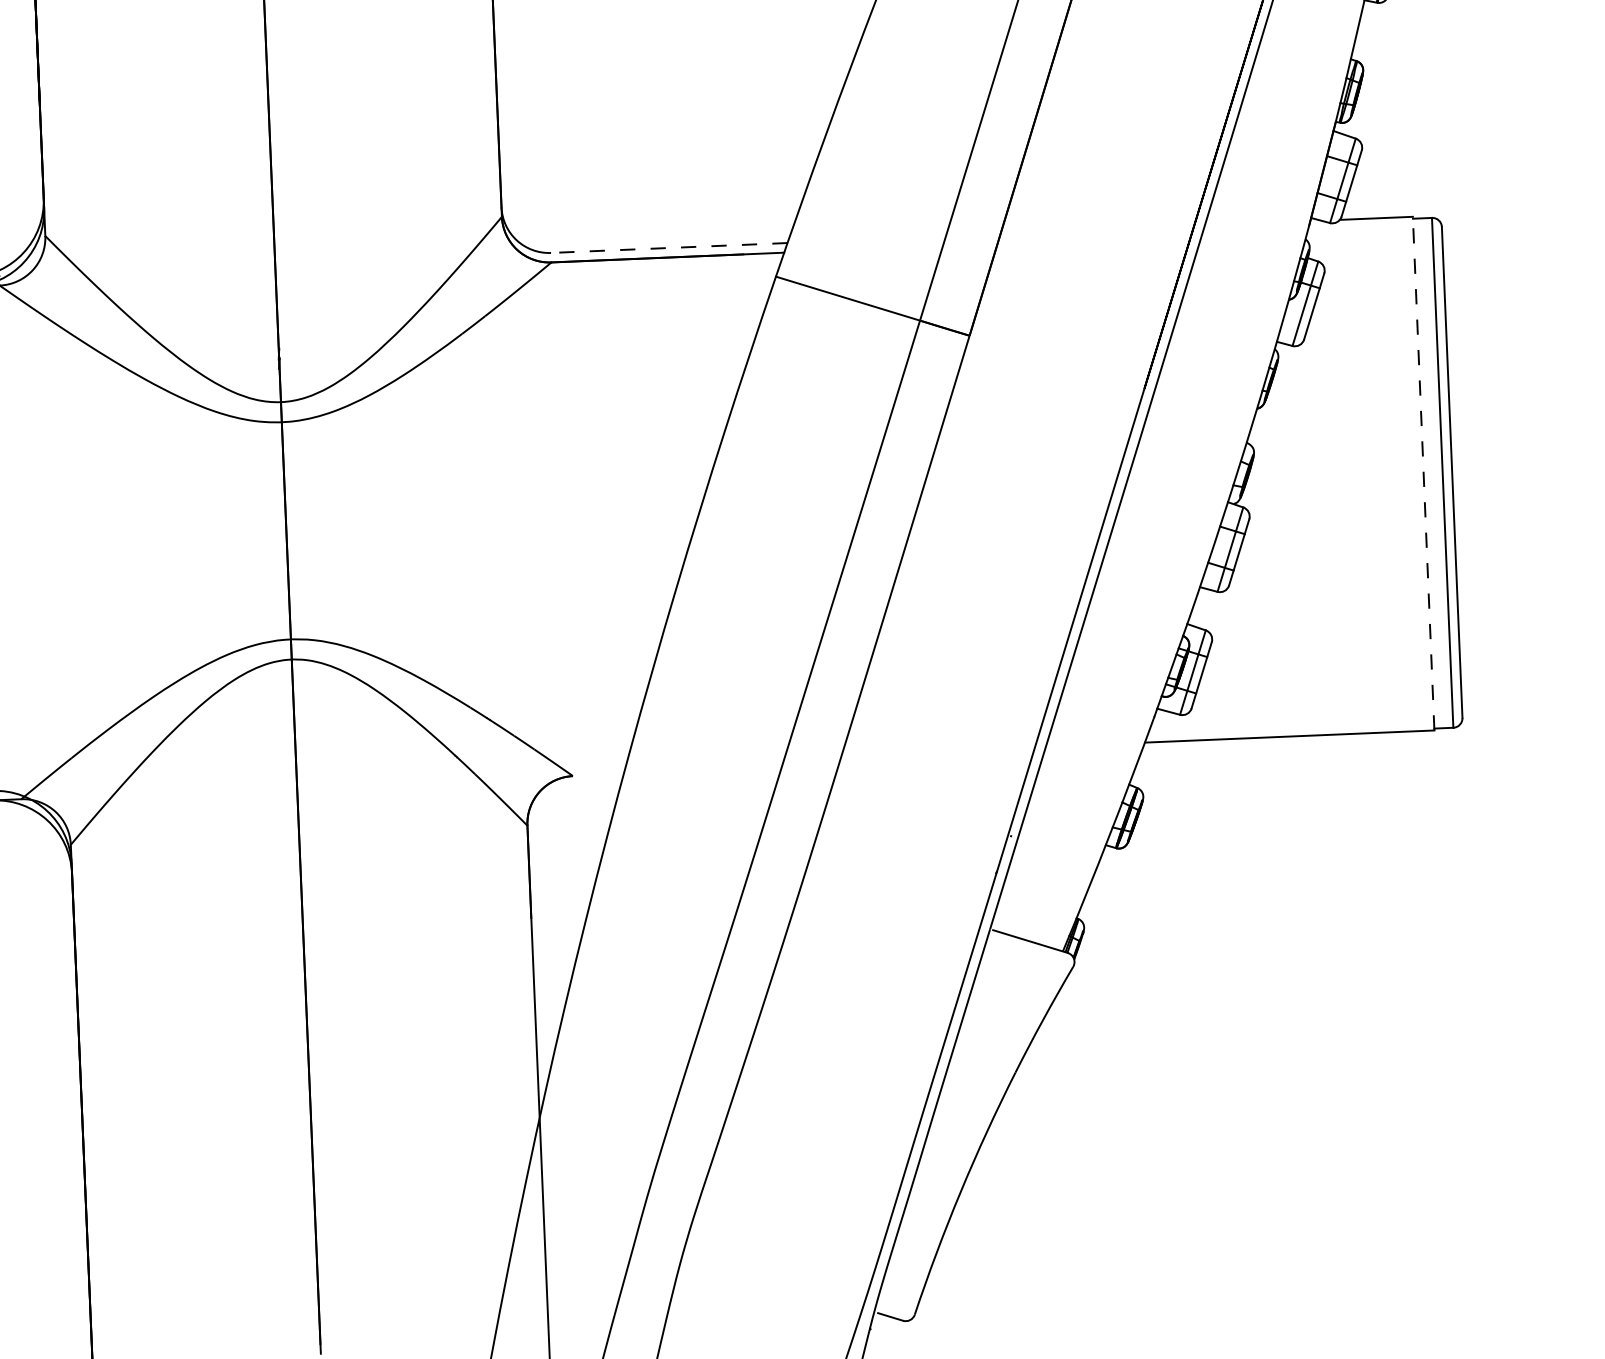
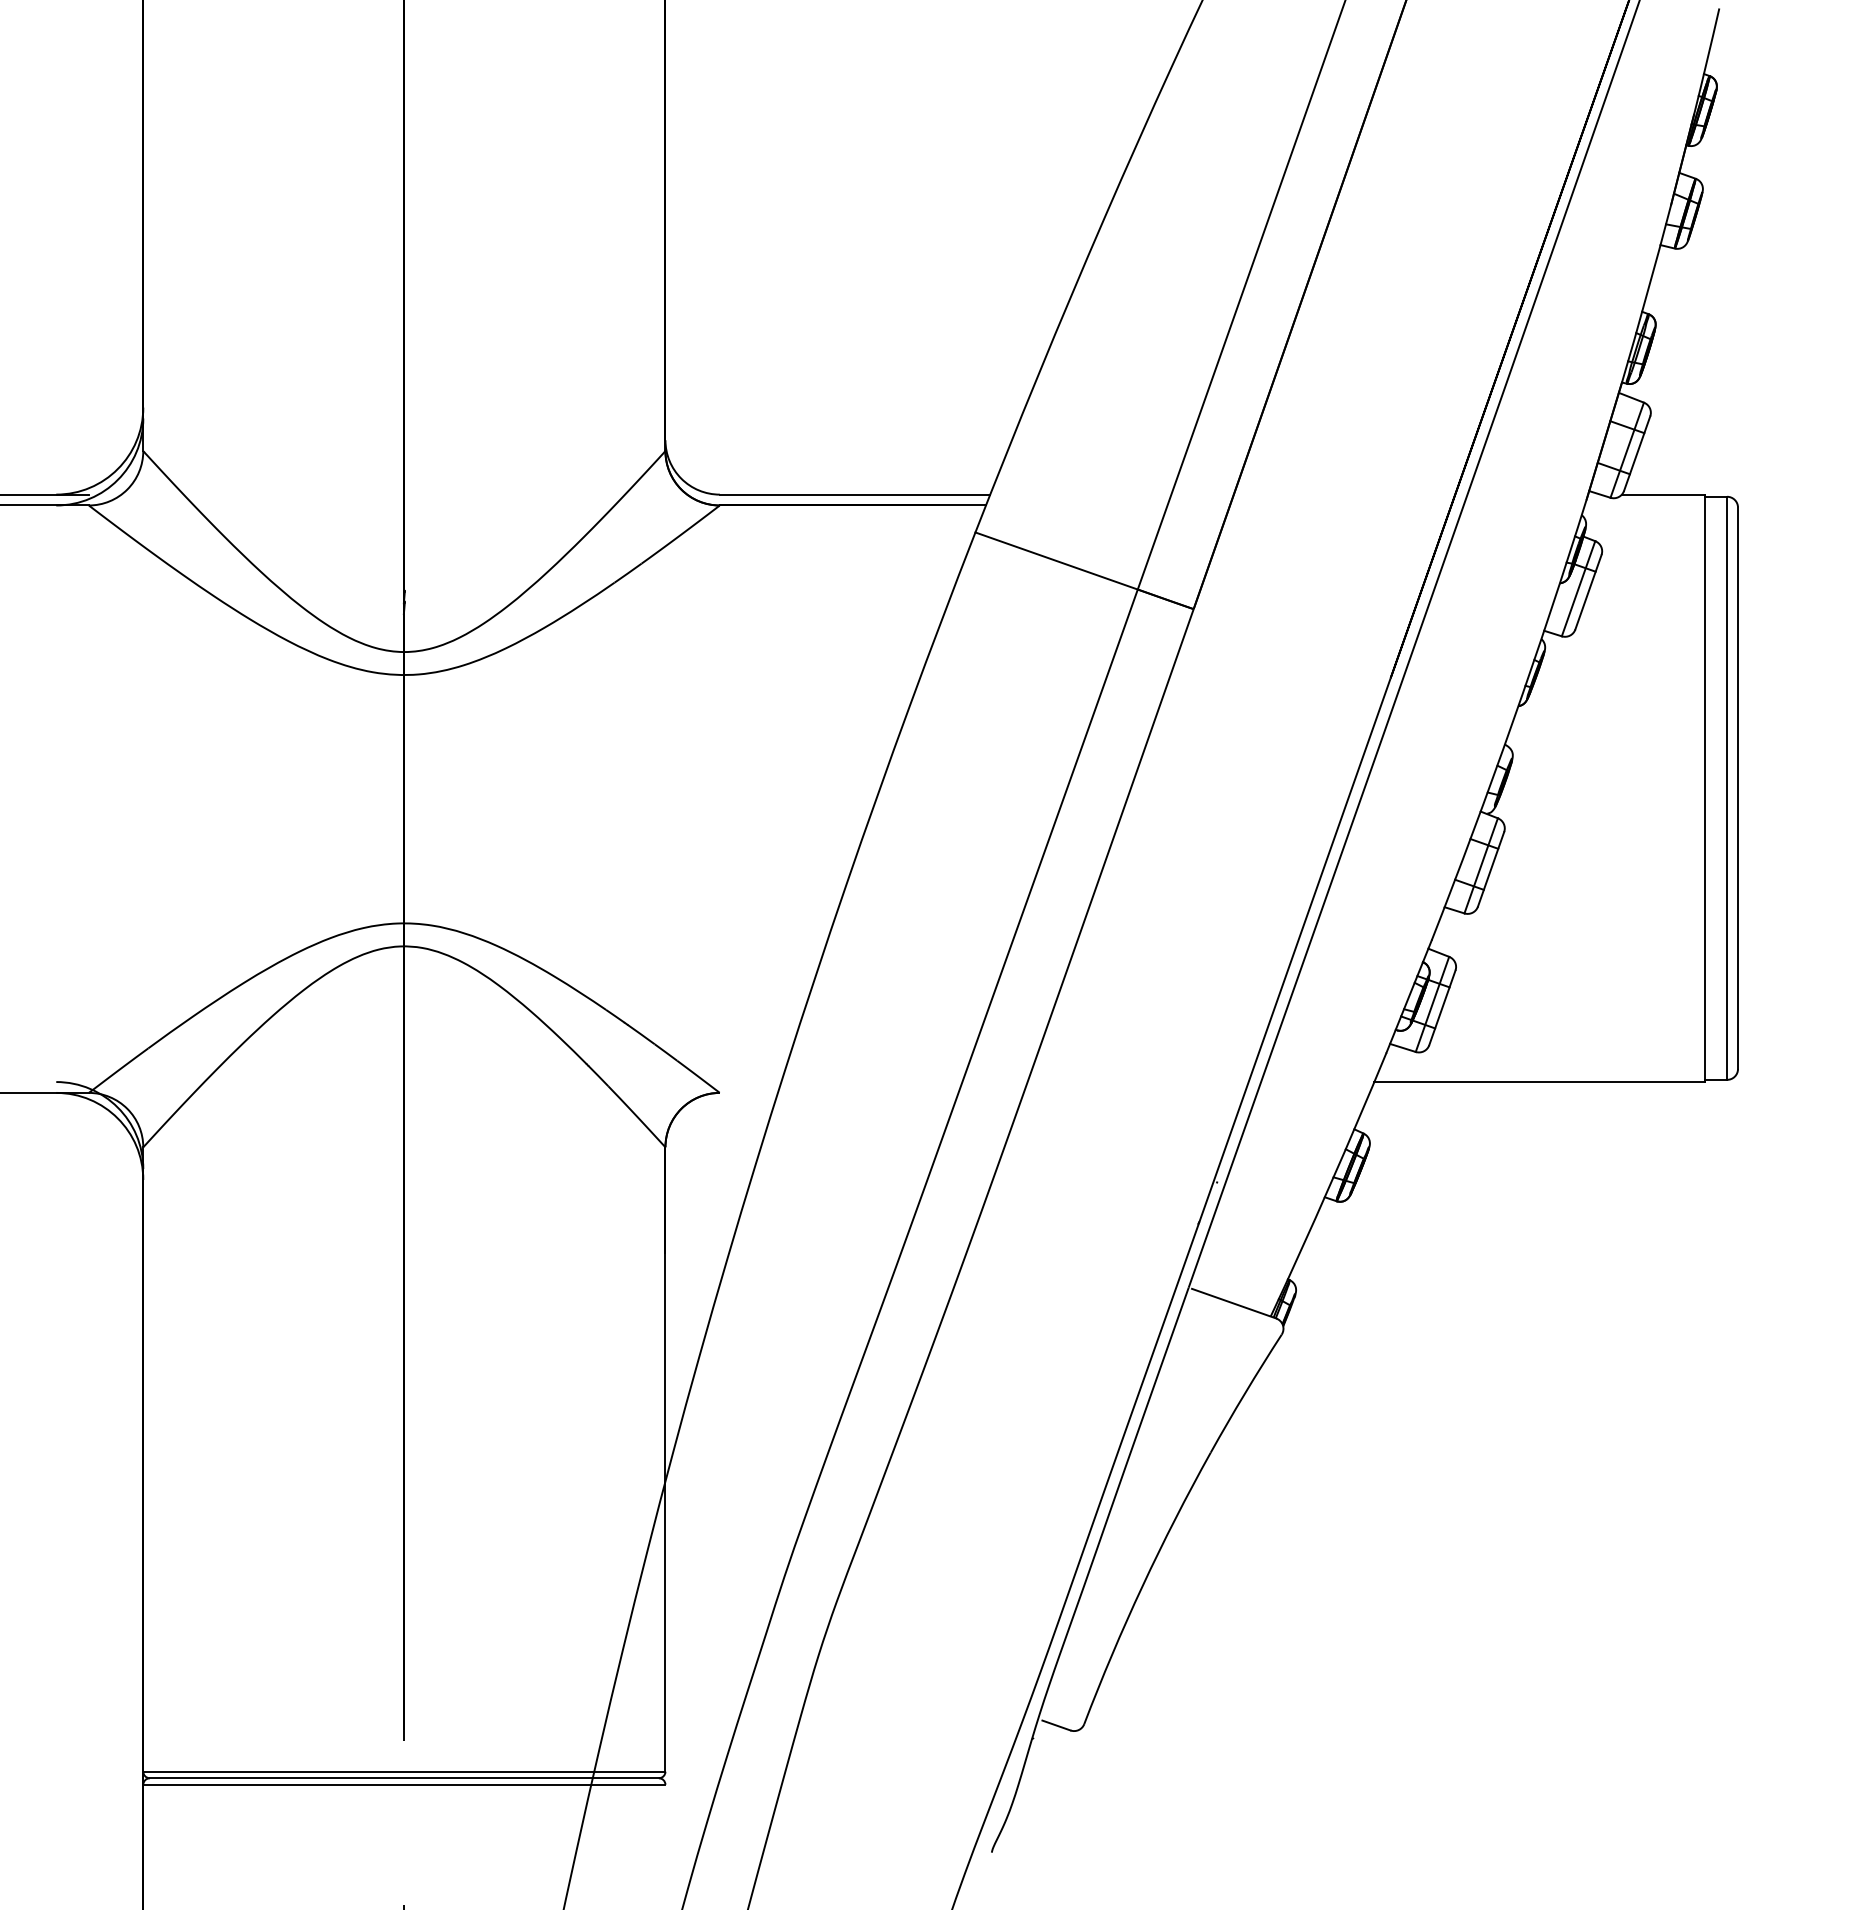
line: (668, 247) -> (854, 494), dashed -> solid
line: (1423, 473) -> (1705, 788), dashed -> solid

